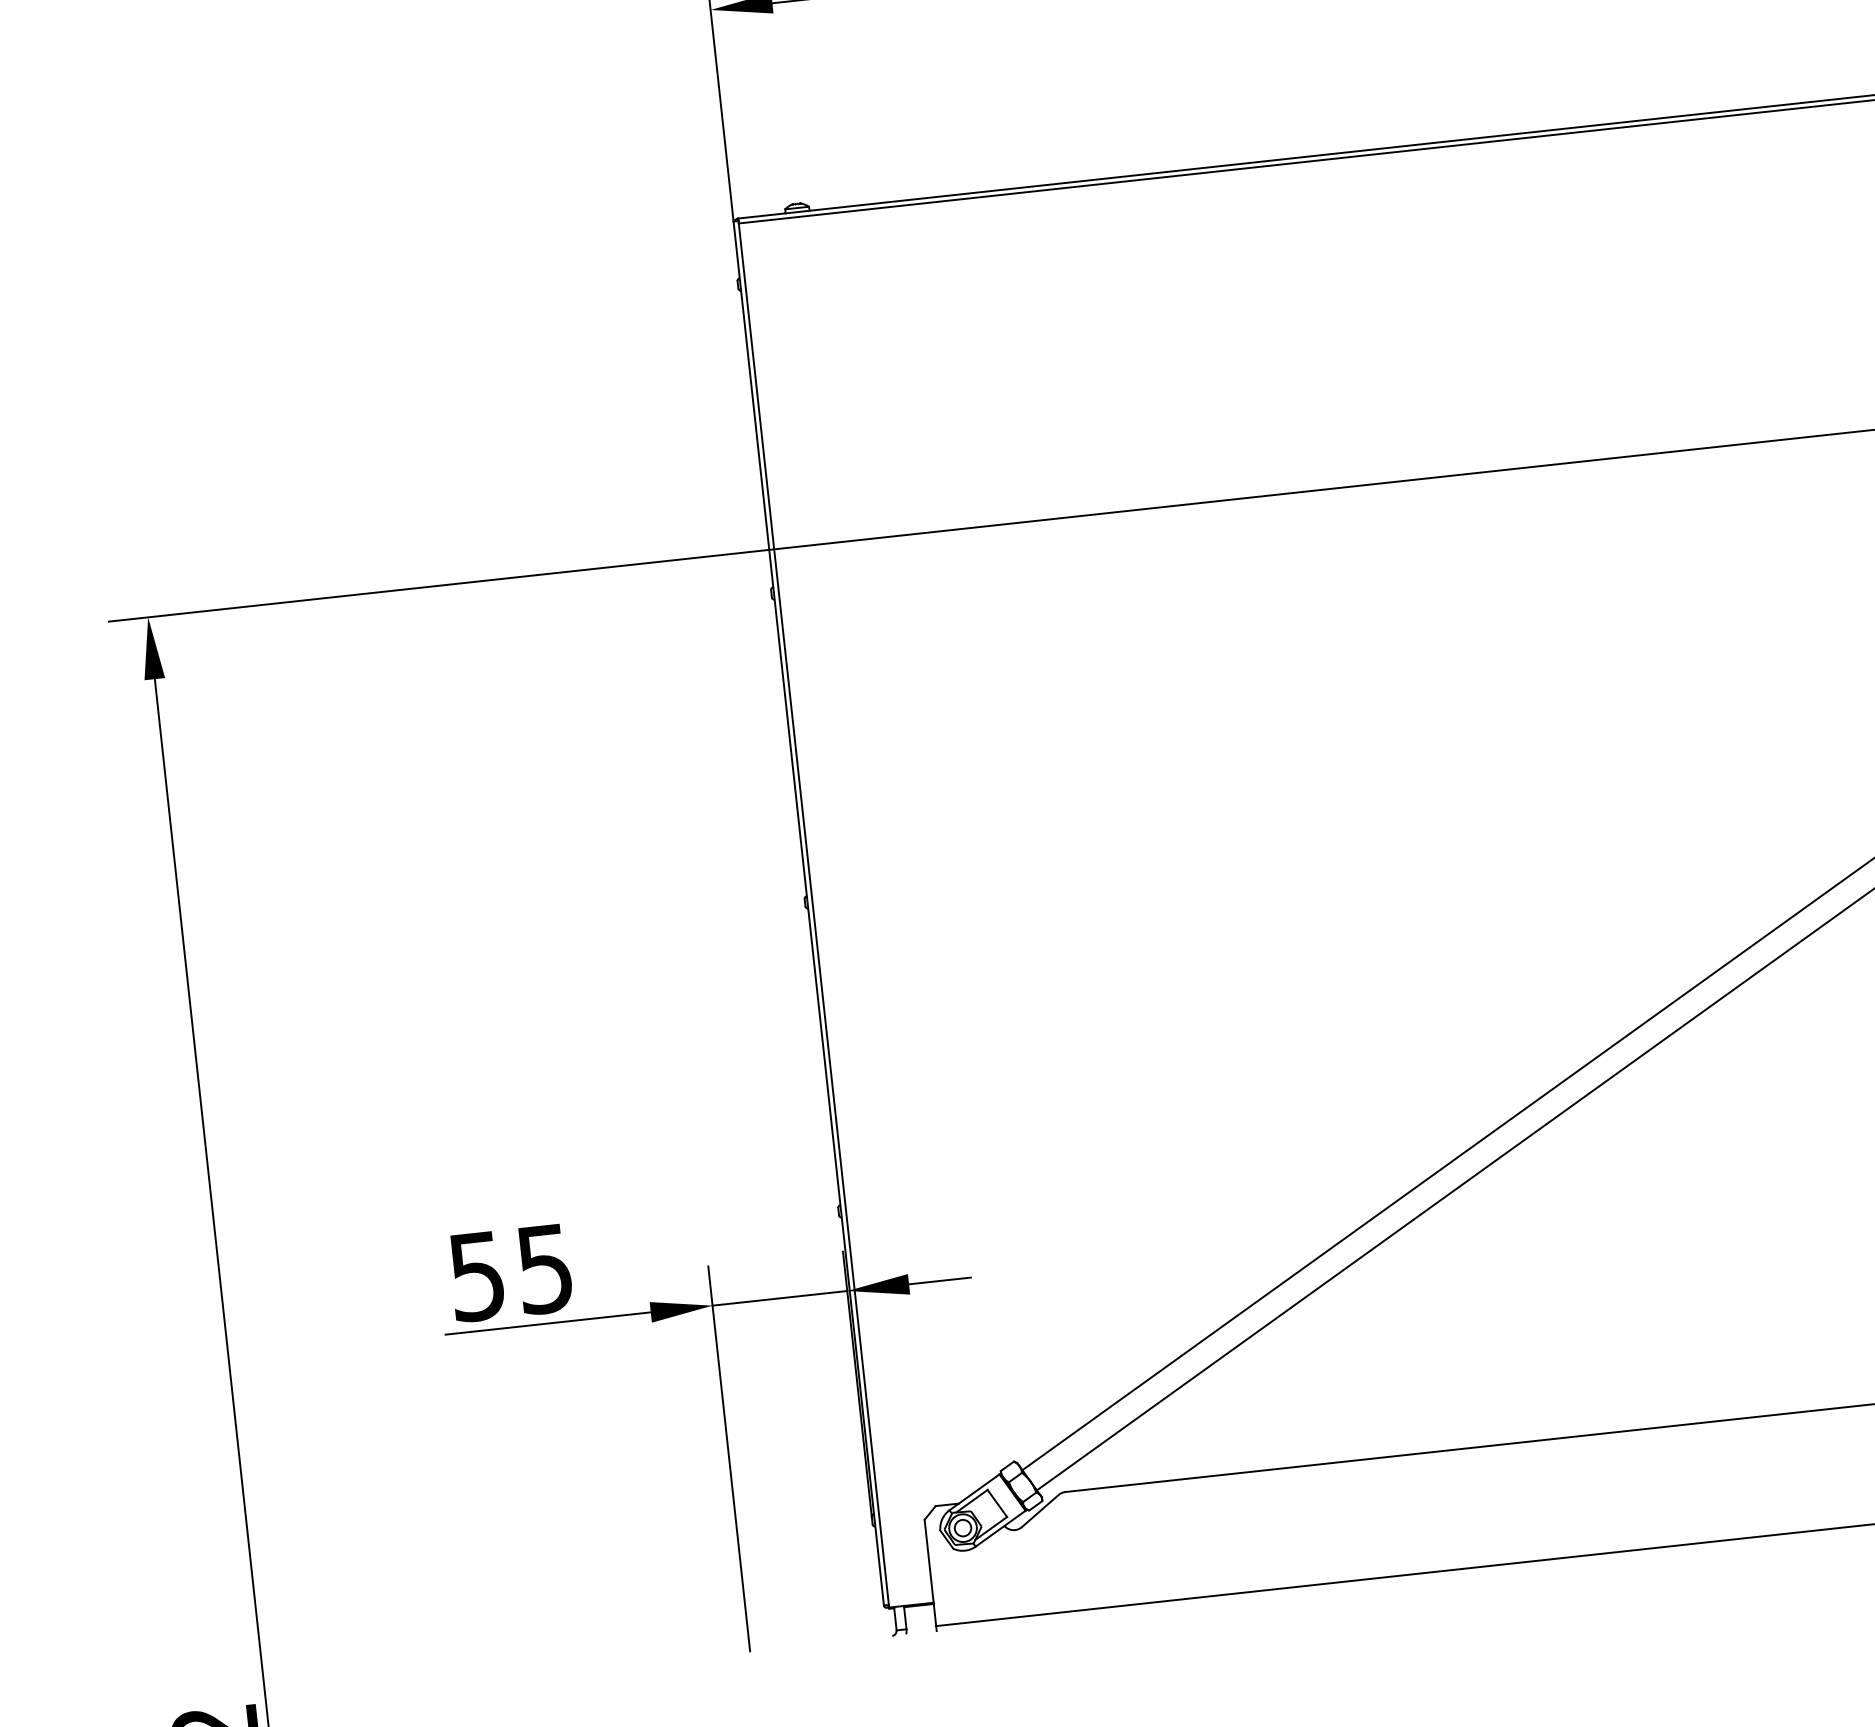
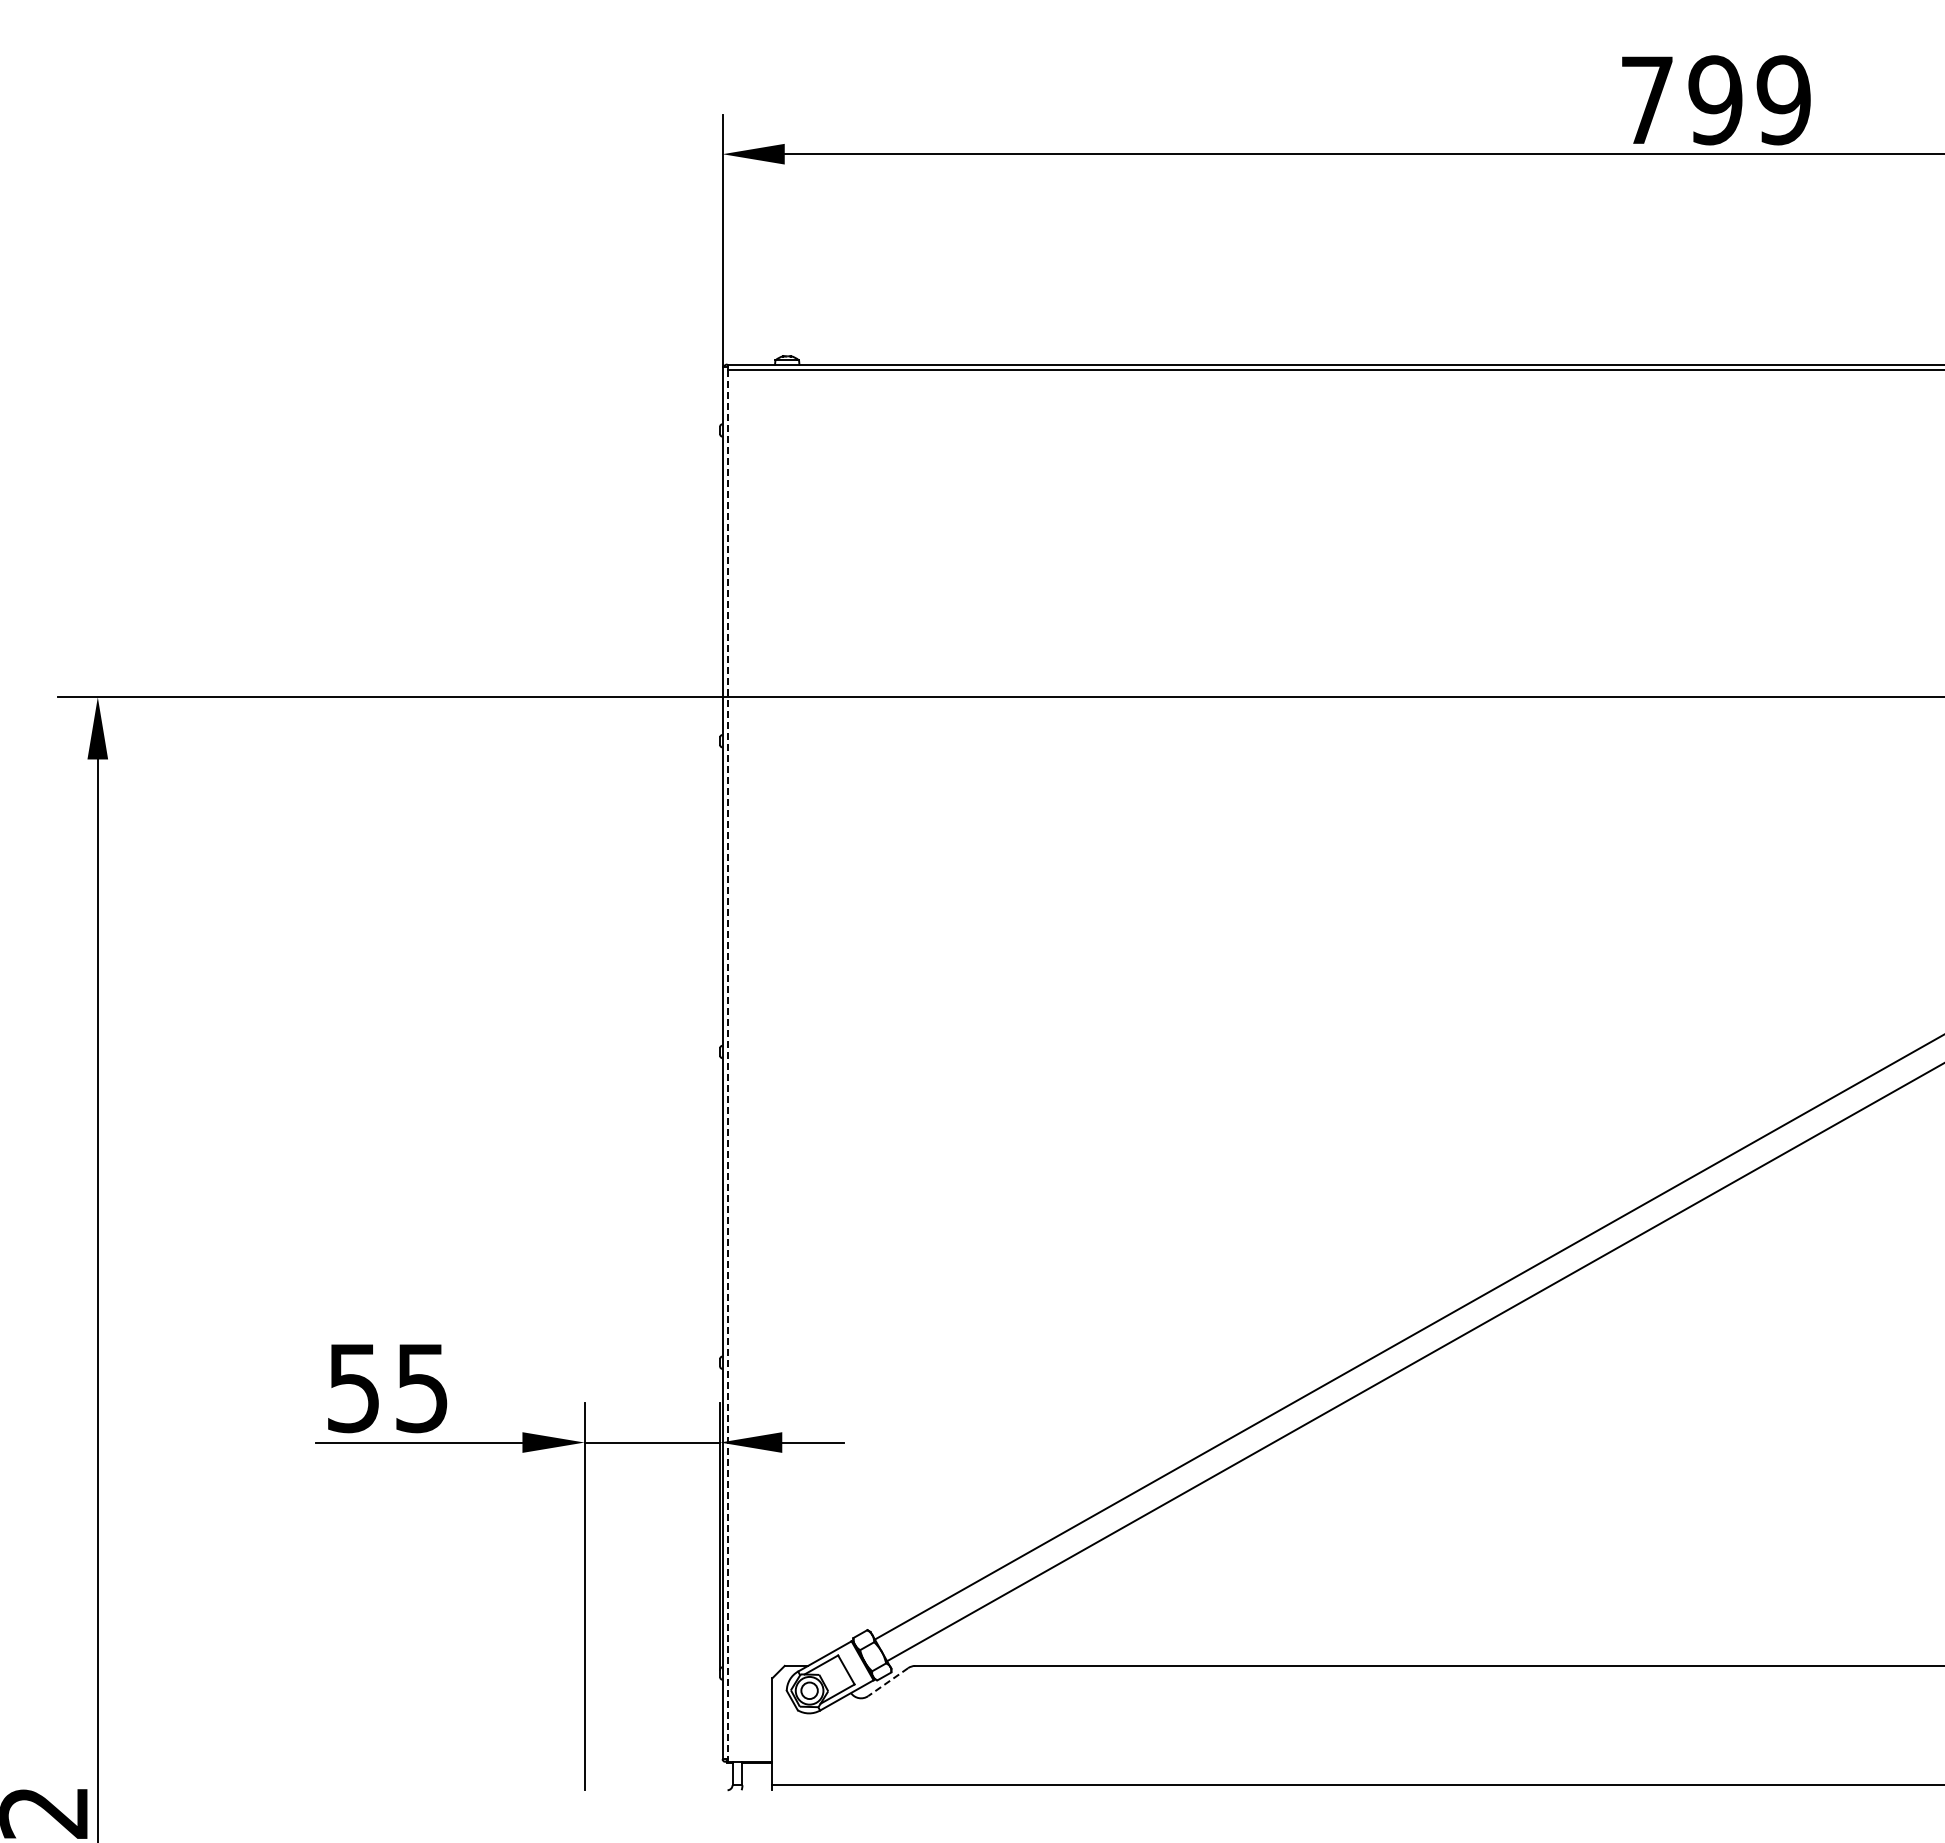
line: (813, 914) -> (727, 1064), solid -> dashed
line: (1039, 1511) -> (887, 1682), solid -> dashed

